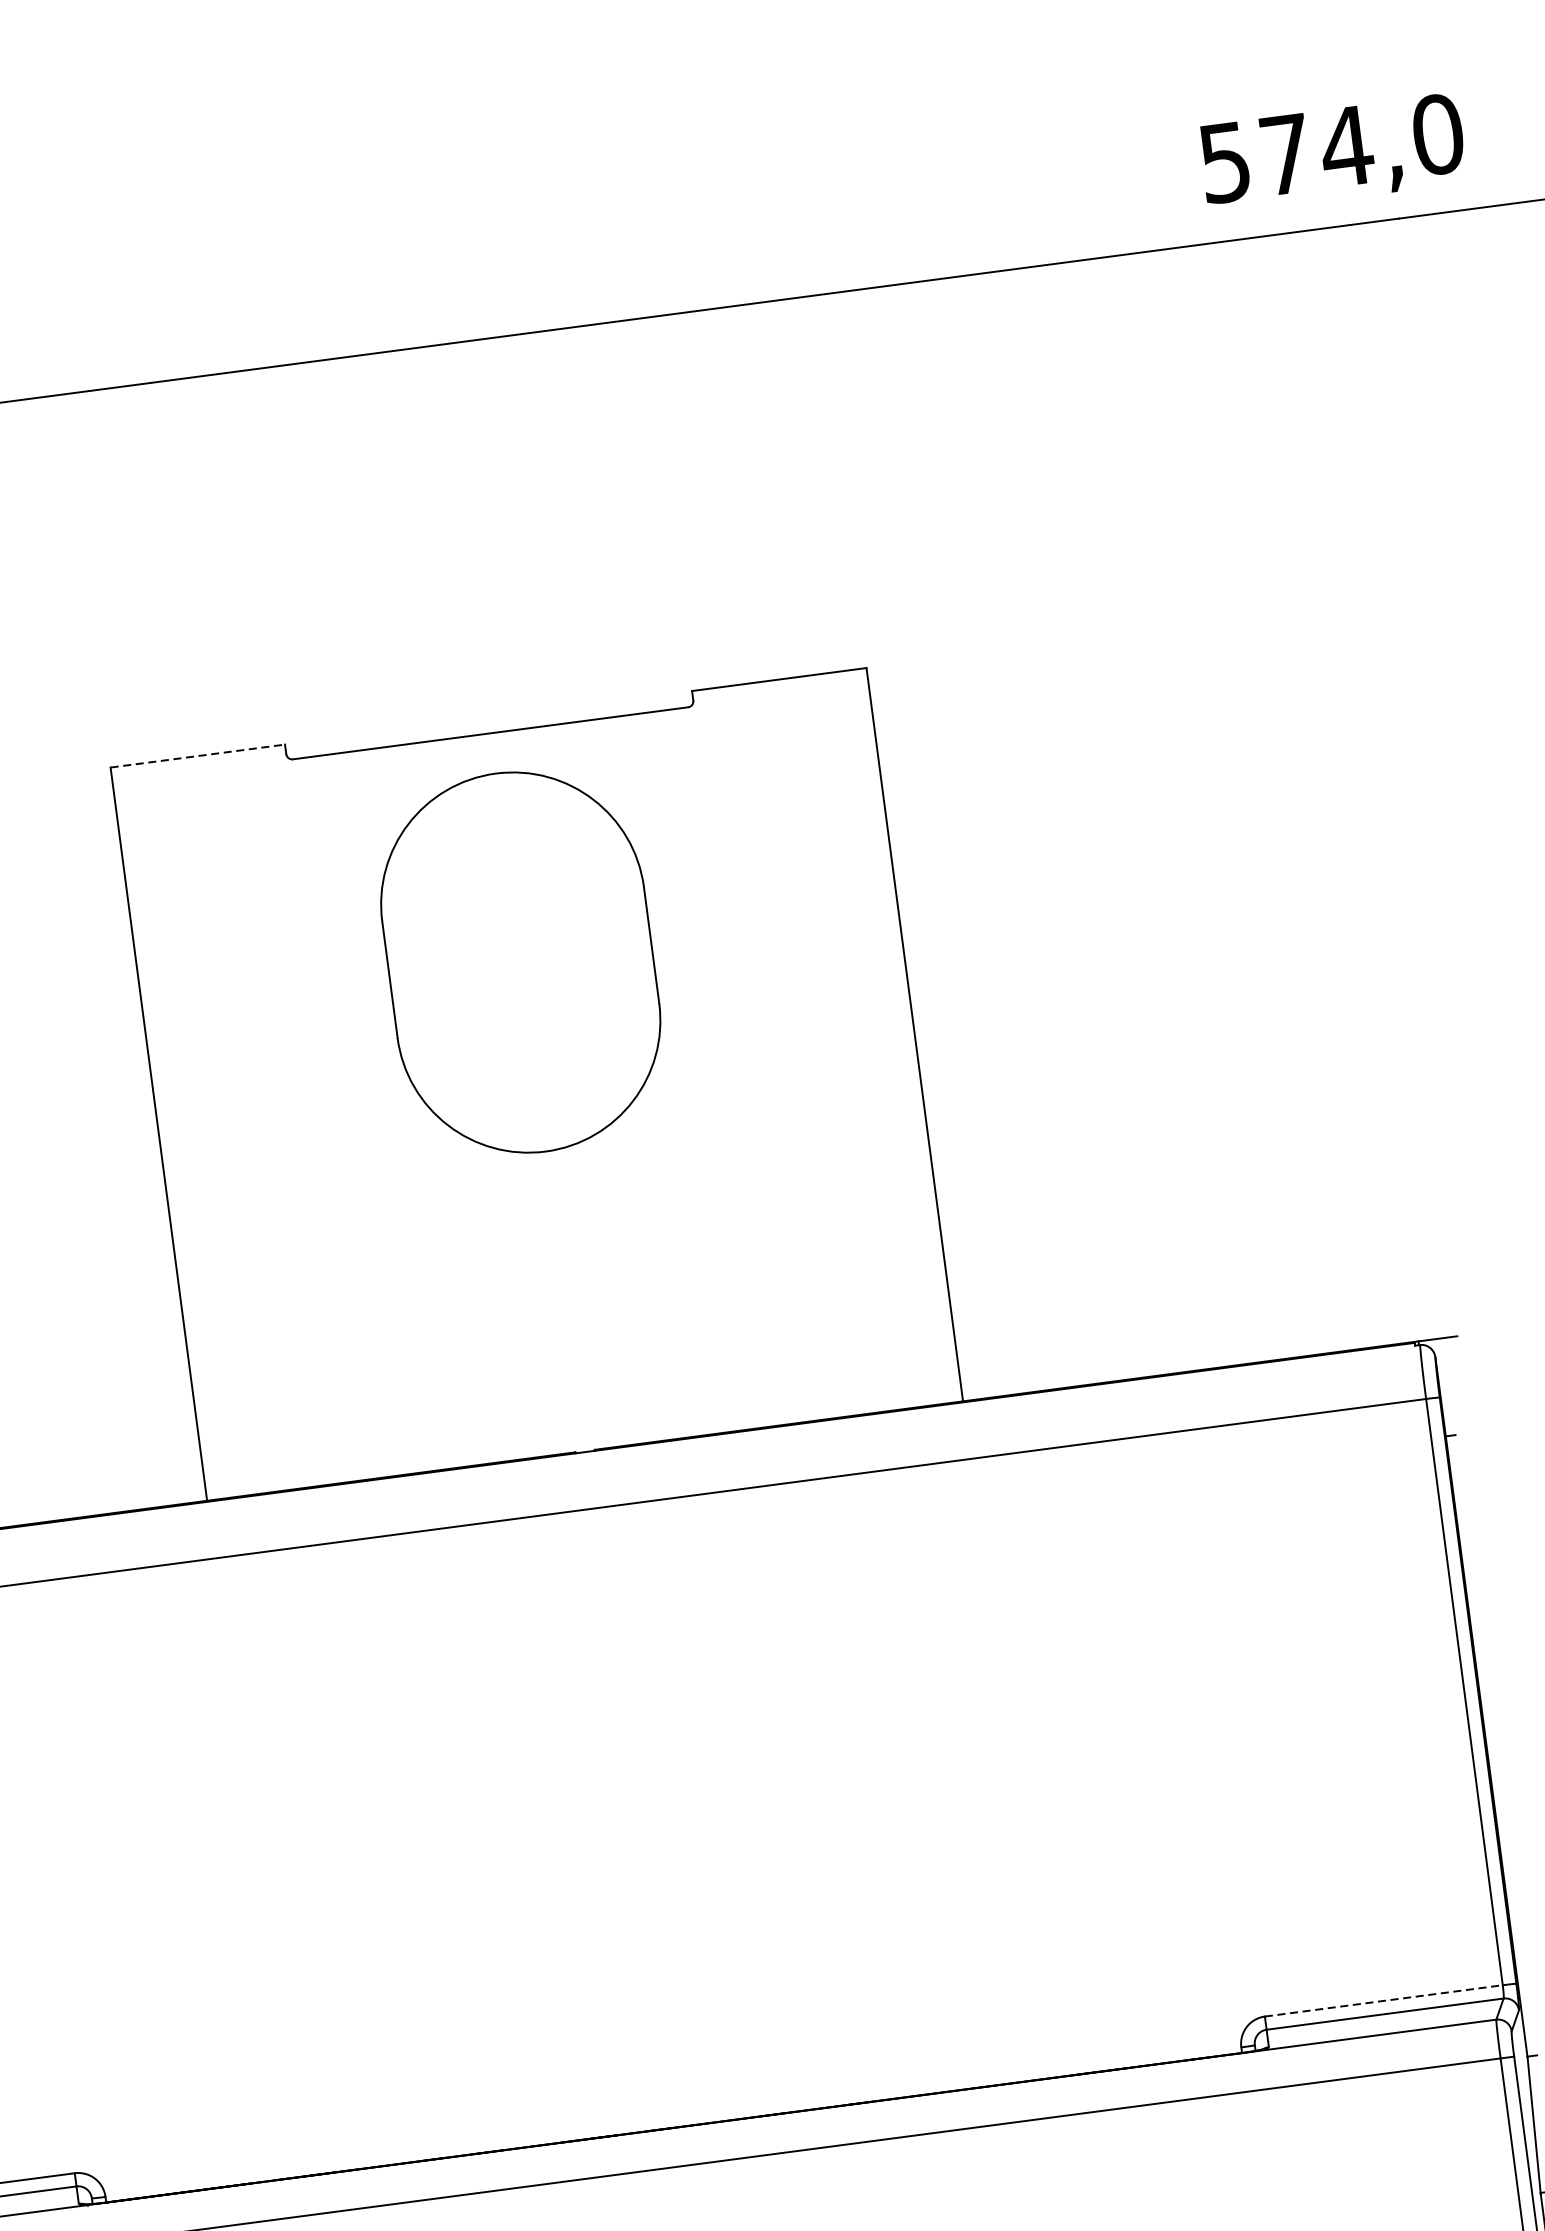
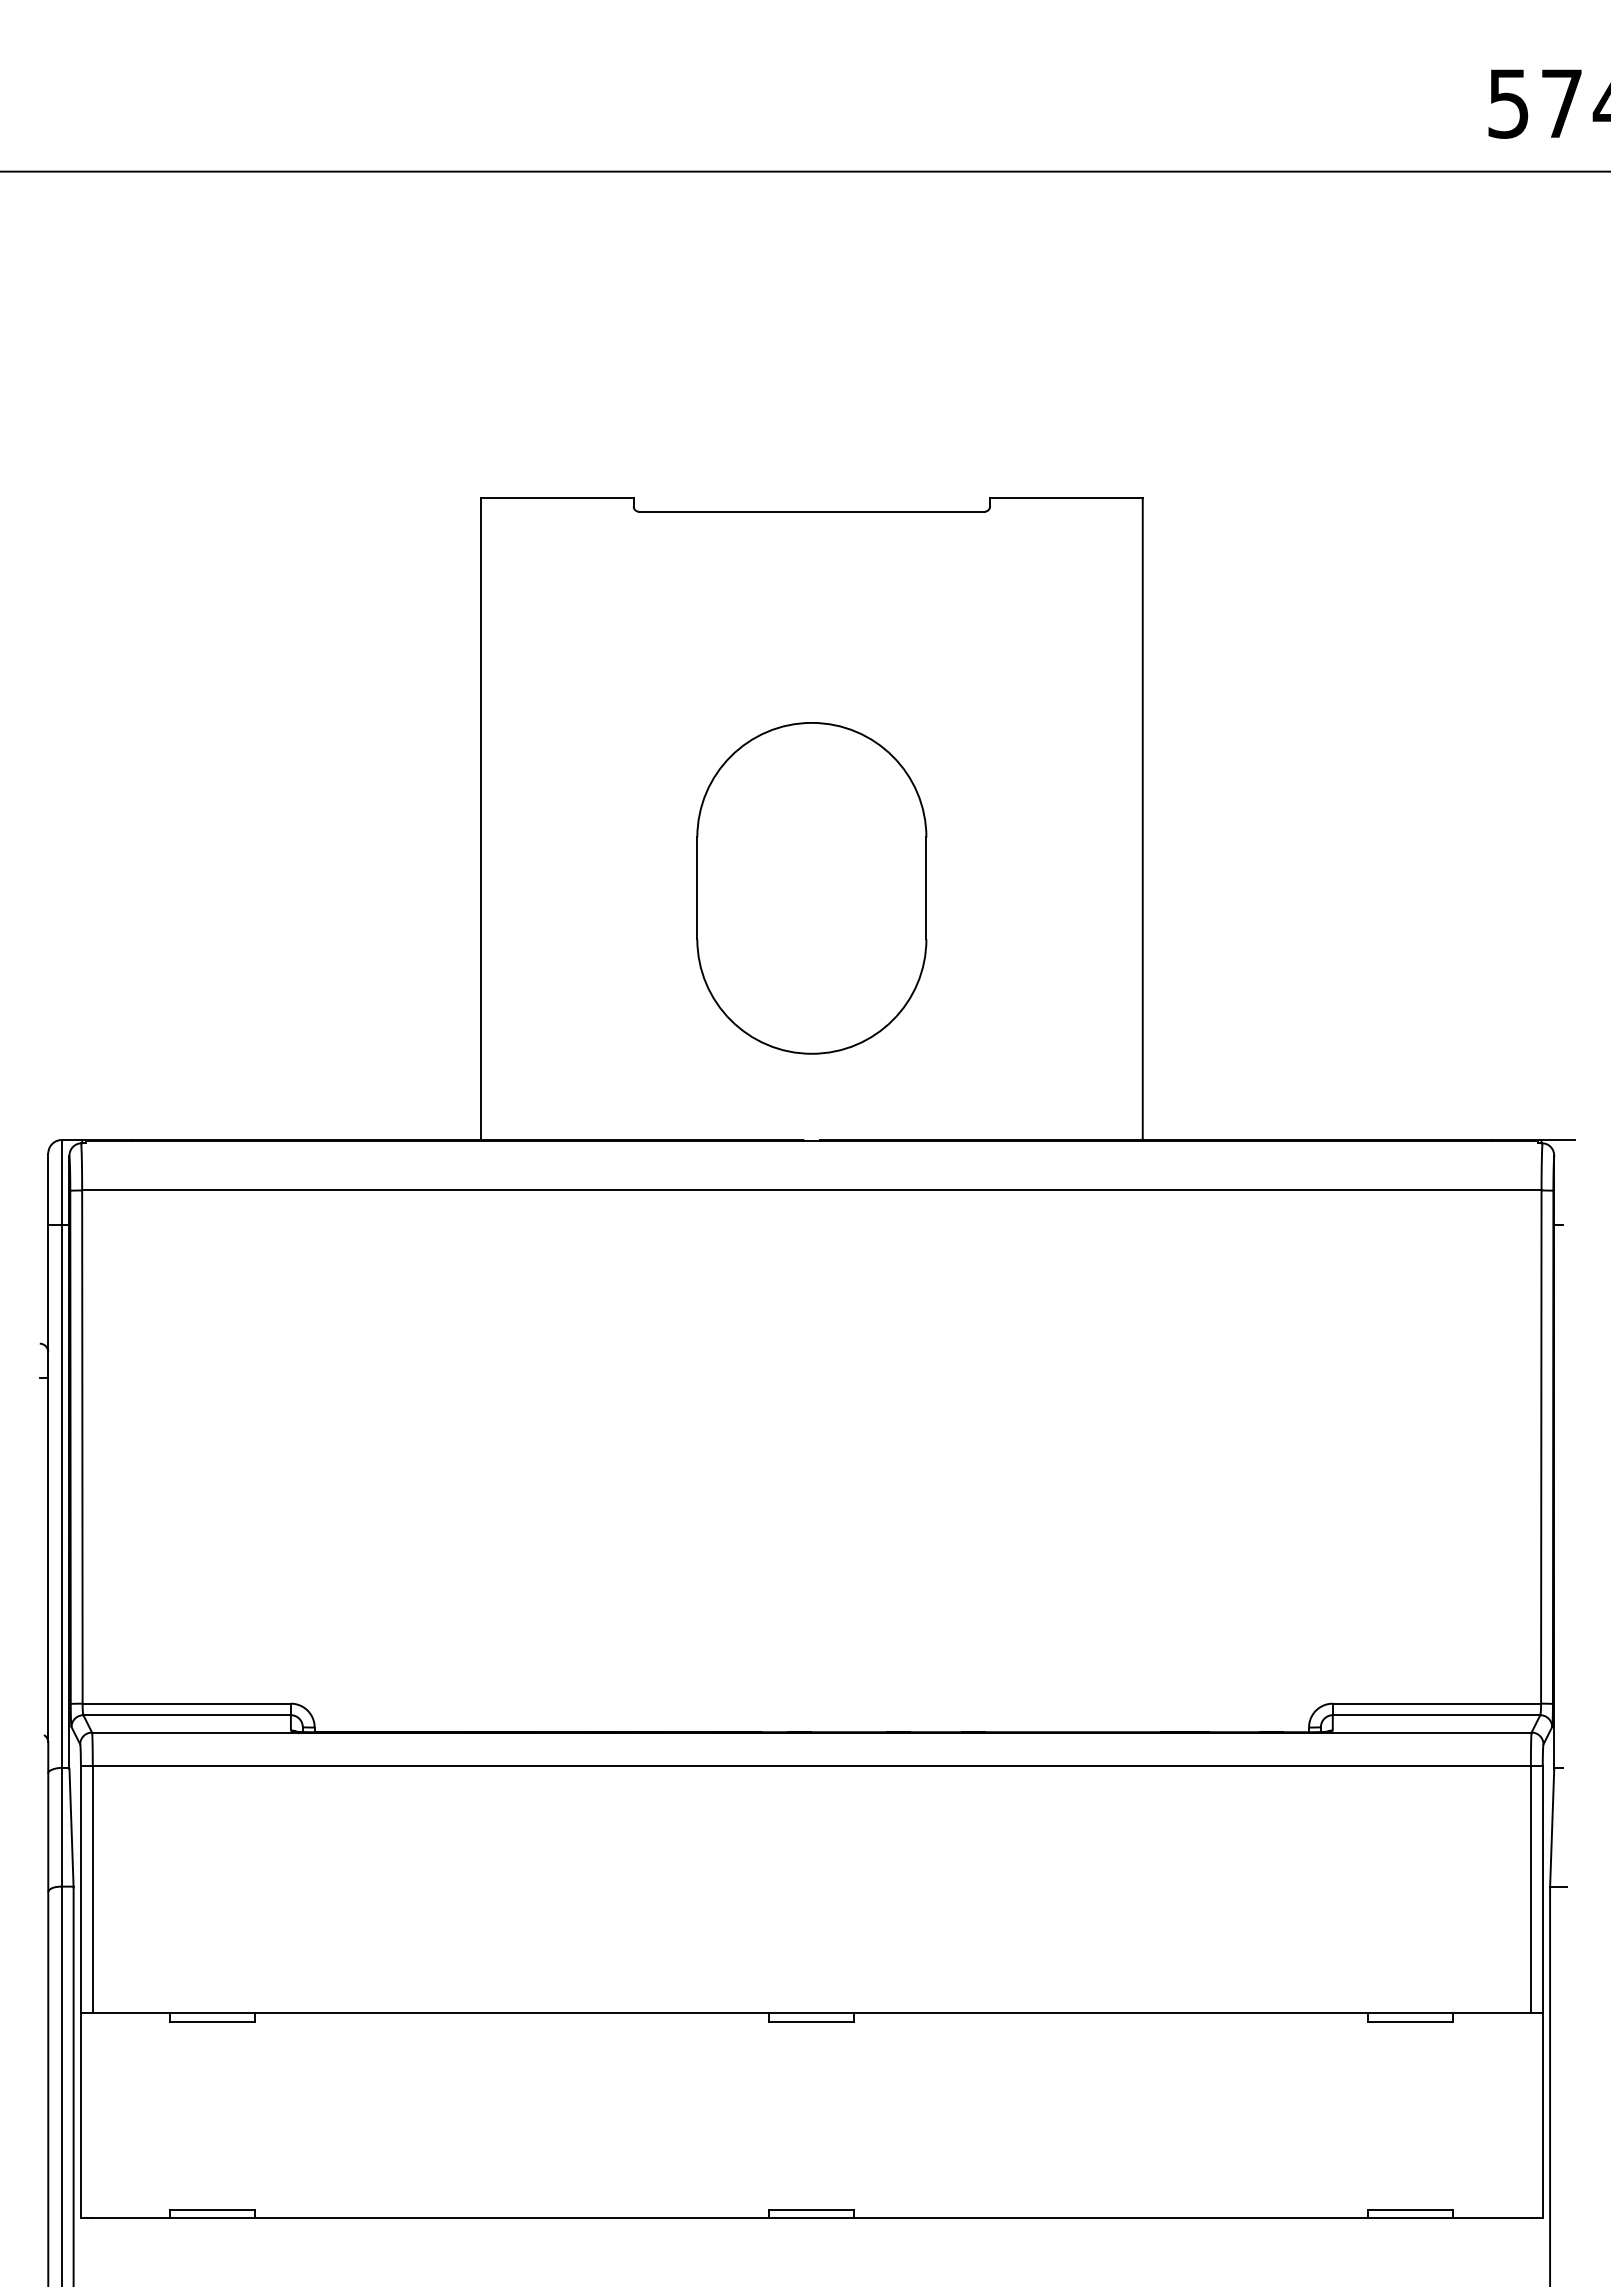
line: (198, 756) -> (557, 498), dashed -> solid
part: (520, 962) -> (811, 888), moved
line: (1384, 2000) -> (1437, 1703), dashed -> solid

